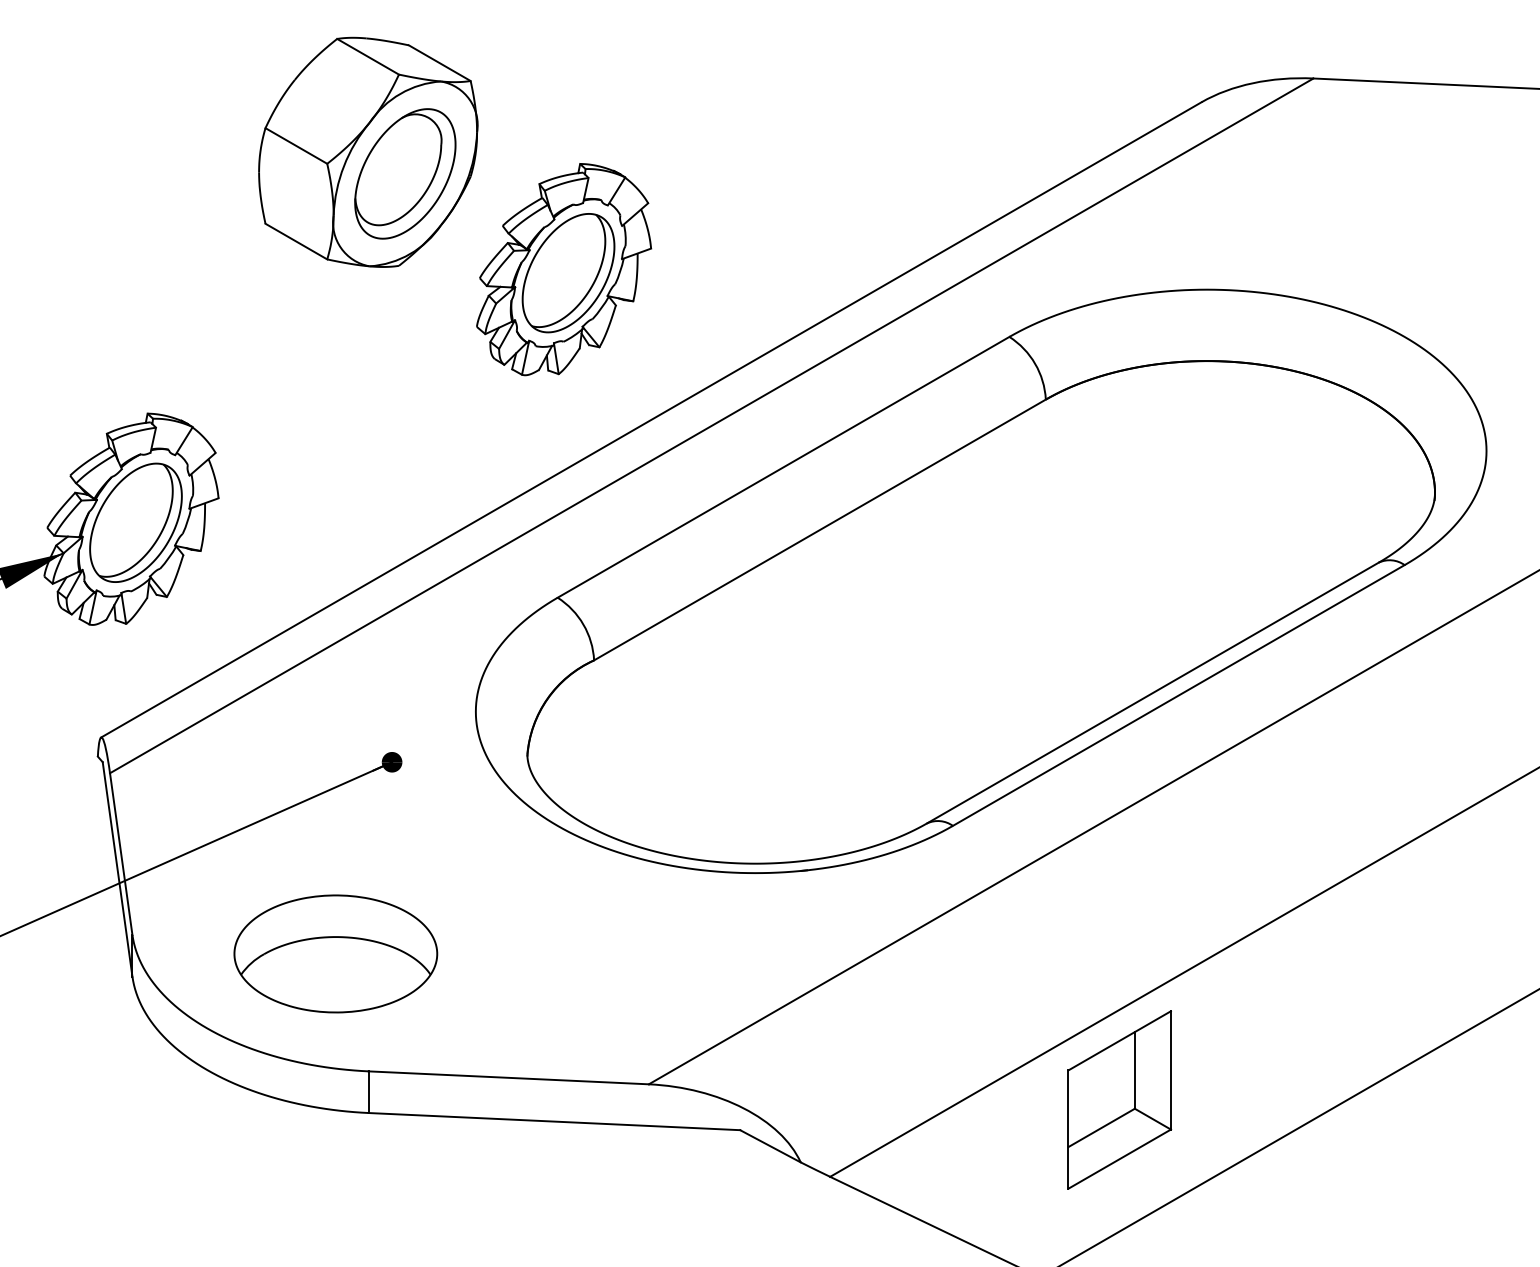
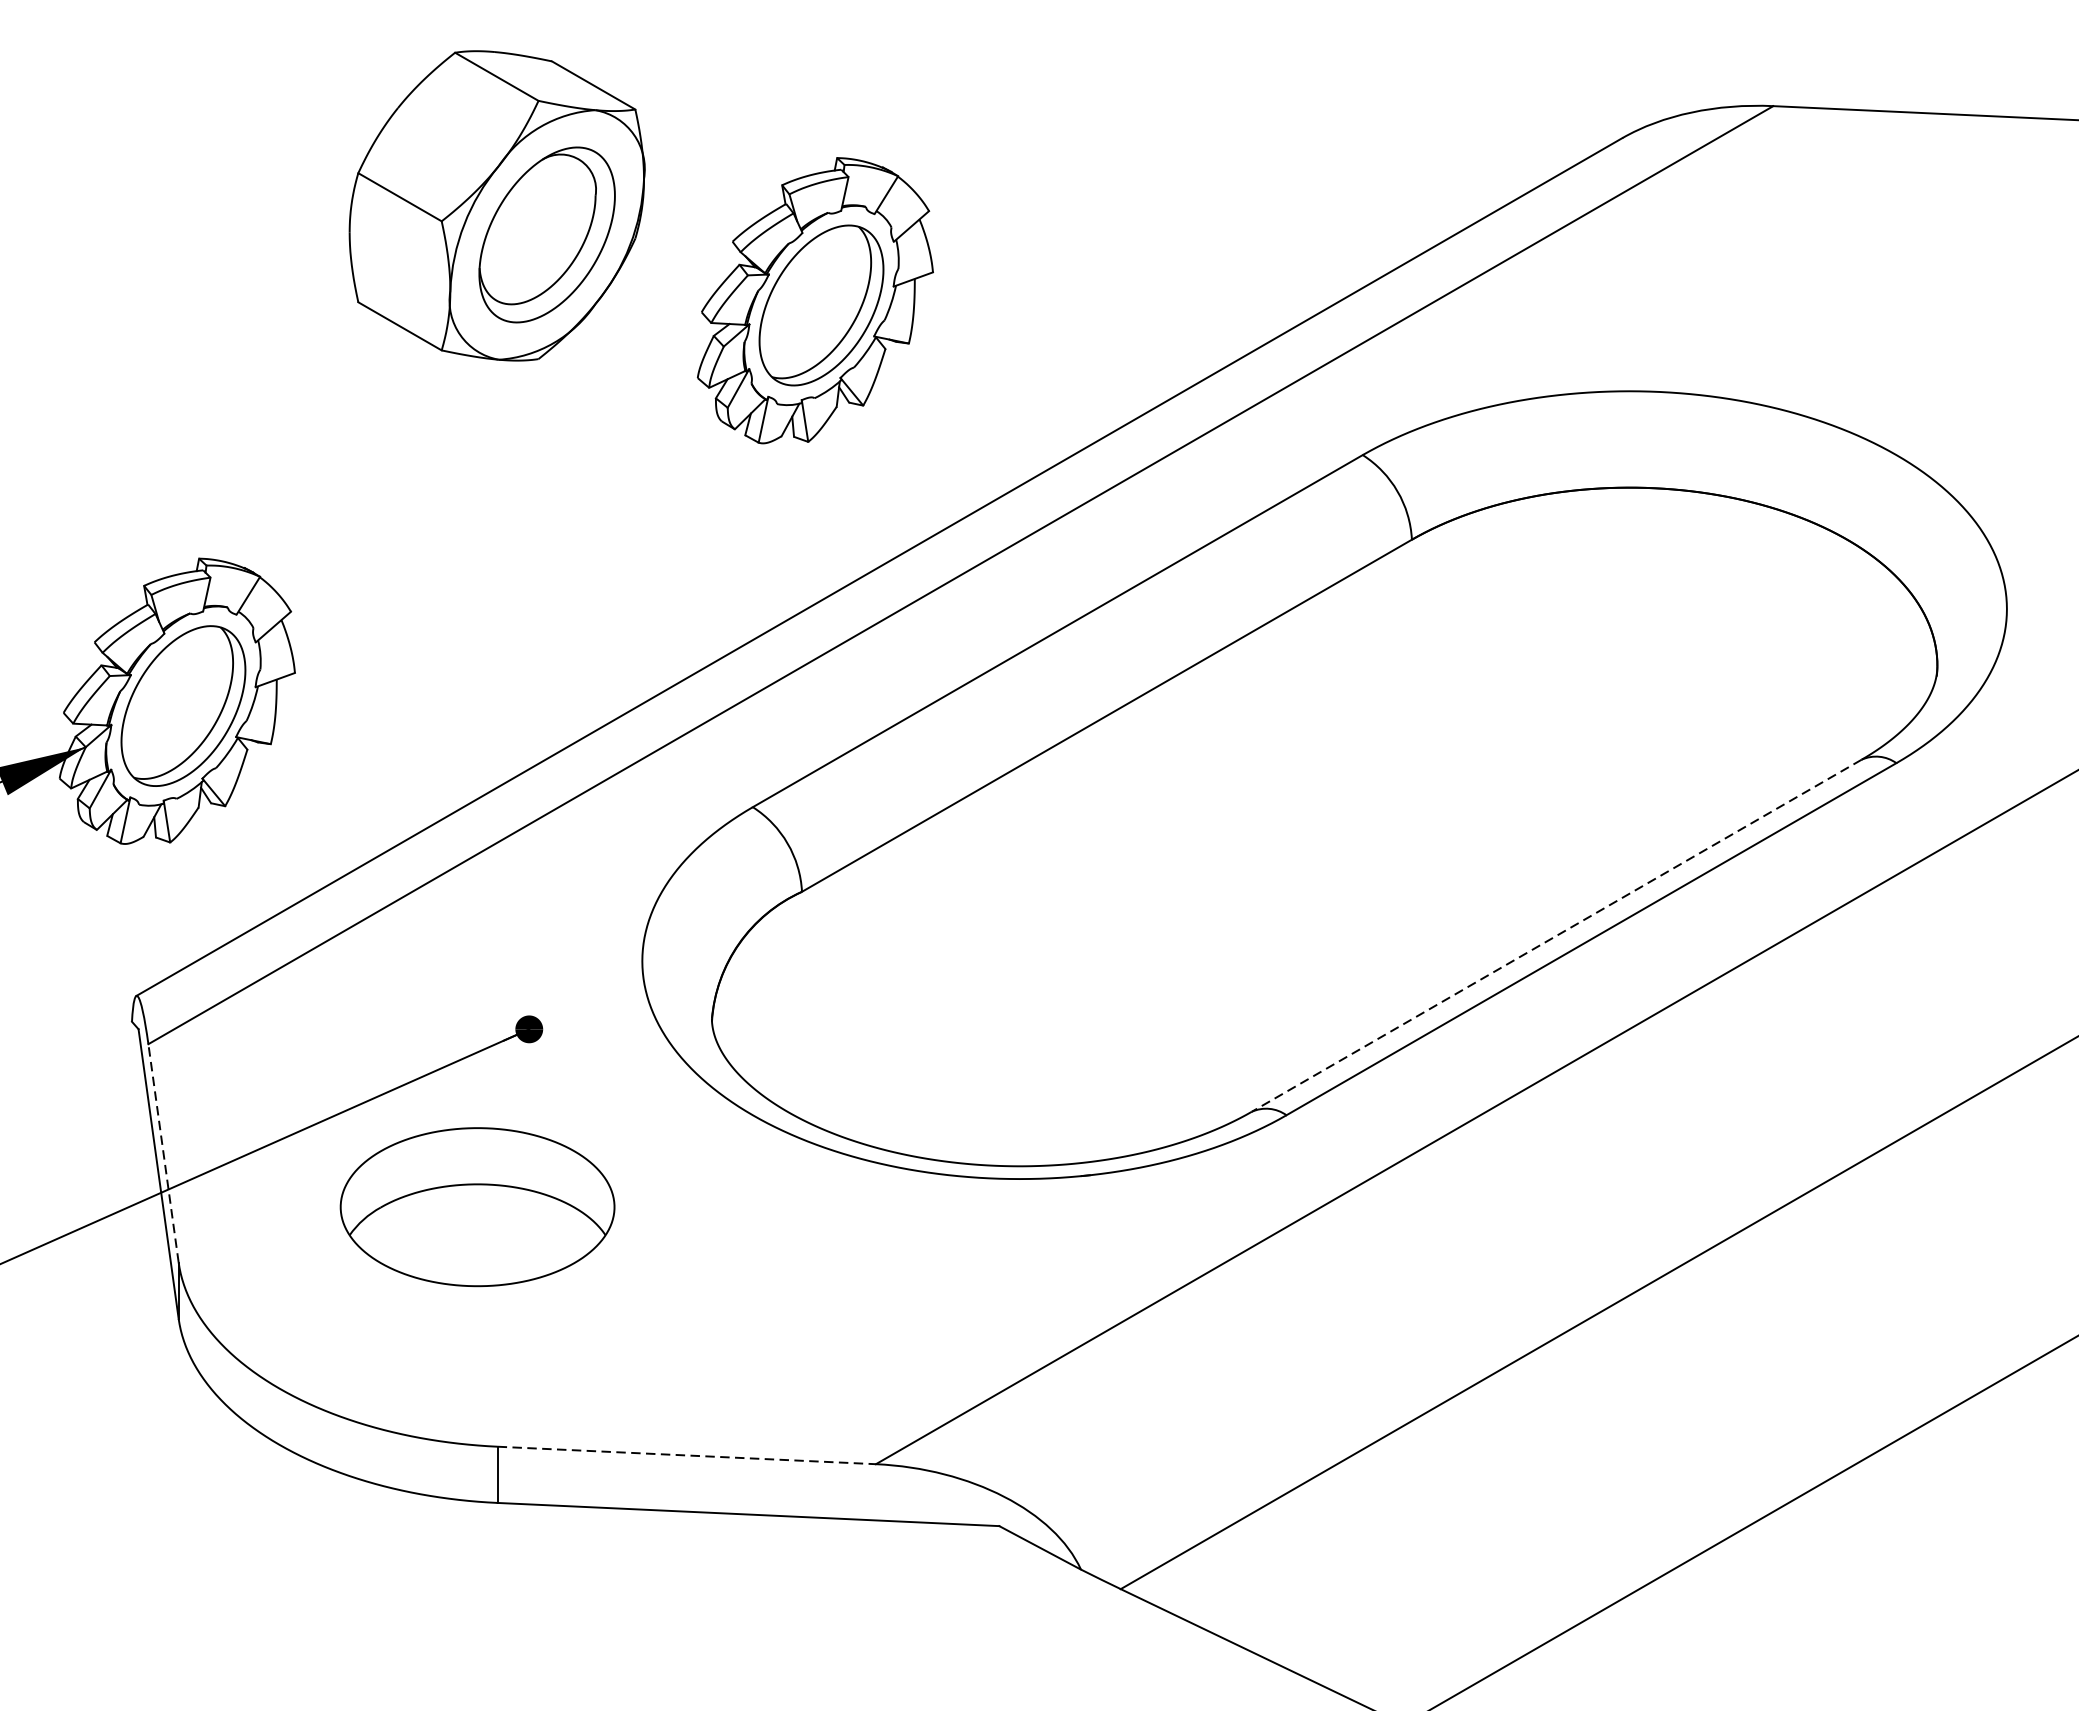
part: (564, 269) -> (816, 300), moved
line: (1153, 692) -> (1557, 935), solid -> dashed
line: (121, 854) -> (163, 1153), solid -> dashed
part: (335, 953) -> (477, 1206), moved
line: (509, 1077) -> (687, 1454), solid -> dashed
part: (1119, 1099) -> (1511, 1484), removed

